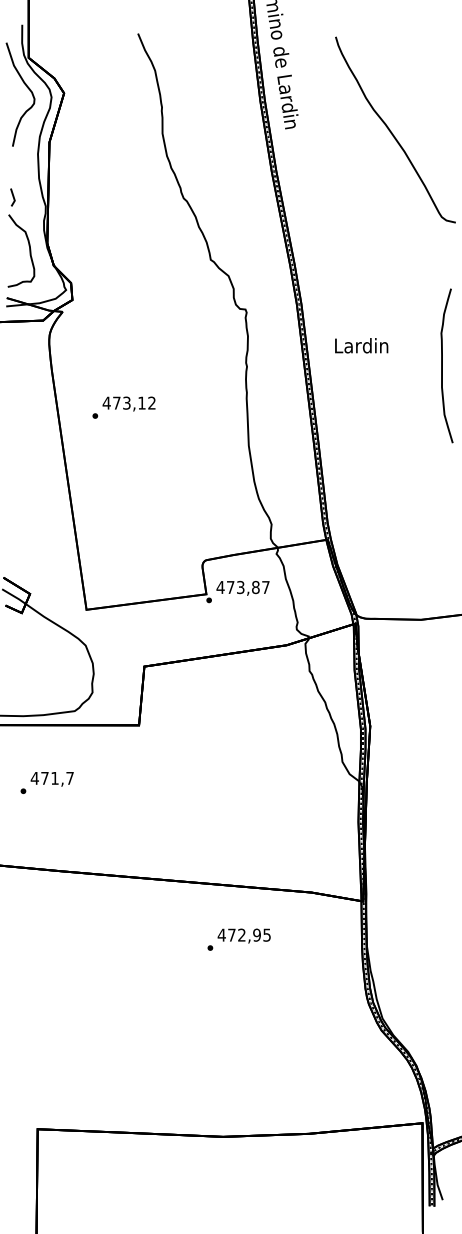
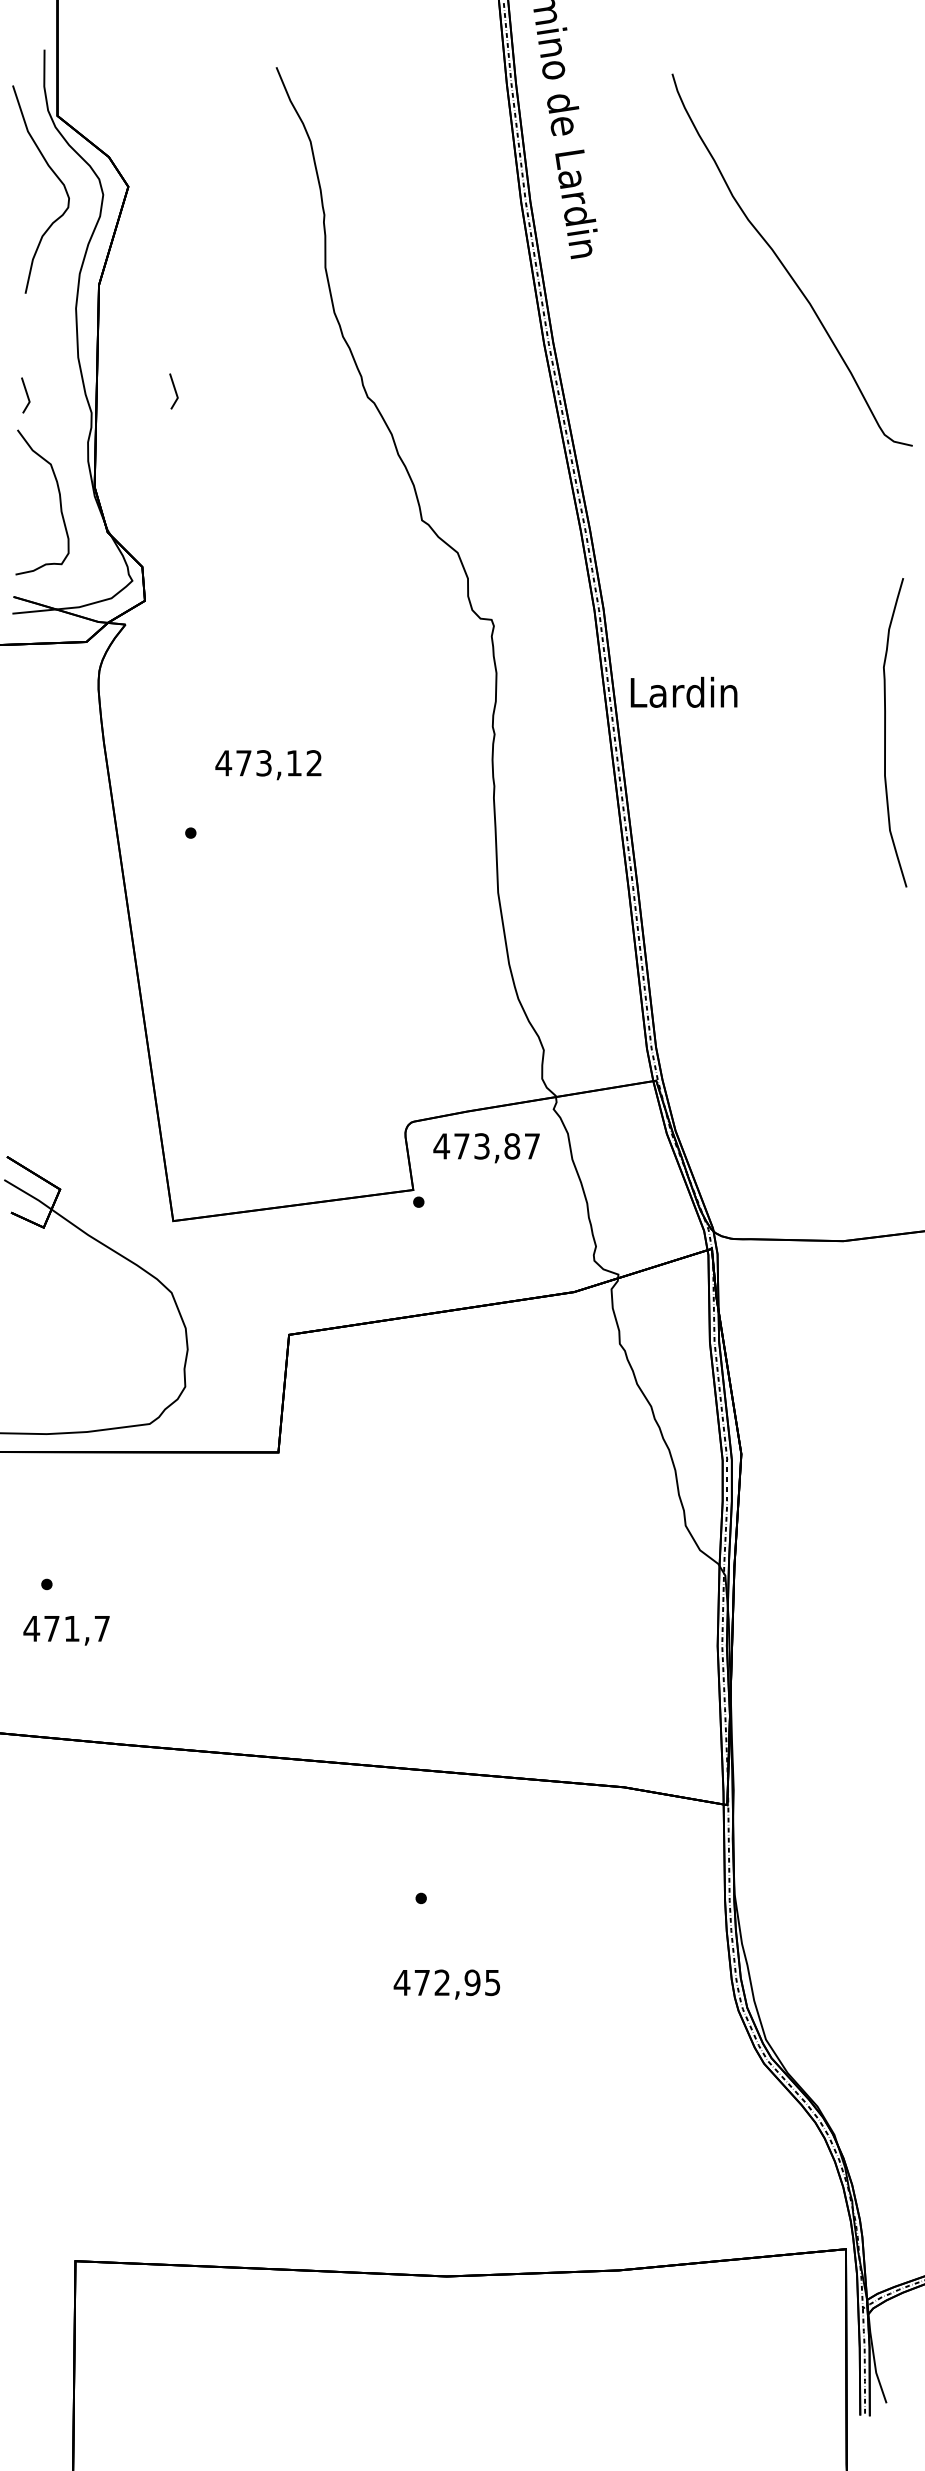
line: (86, 195) -> (173, 391), added
text: (361, 345) -> (683, 691), moved
text: (128, 403) -> (267, 763), moved
text: (242, 588) -> (485, 1148), moved
text: (51, 779) -> (65, 1630), moved
text: (243, 935) -> (445, 1983), moved

